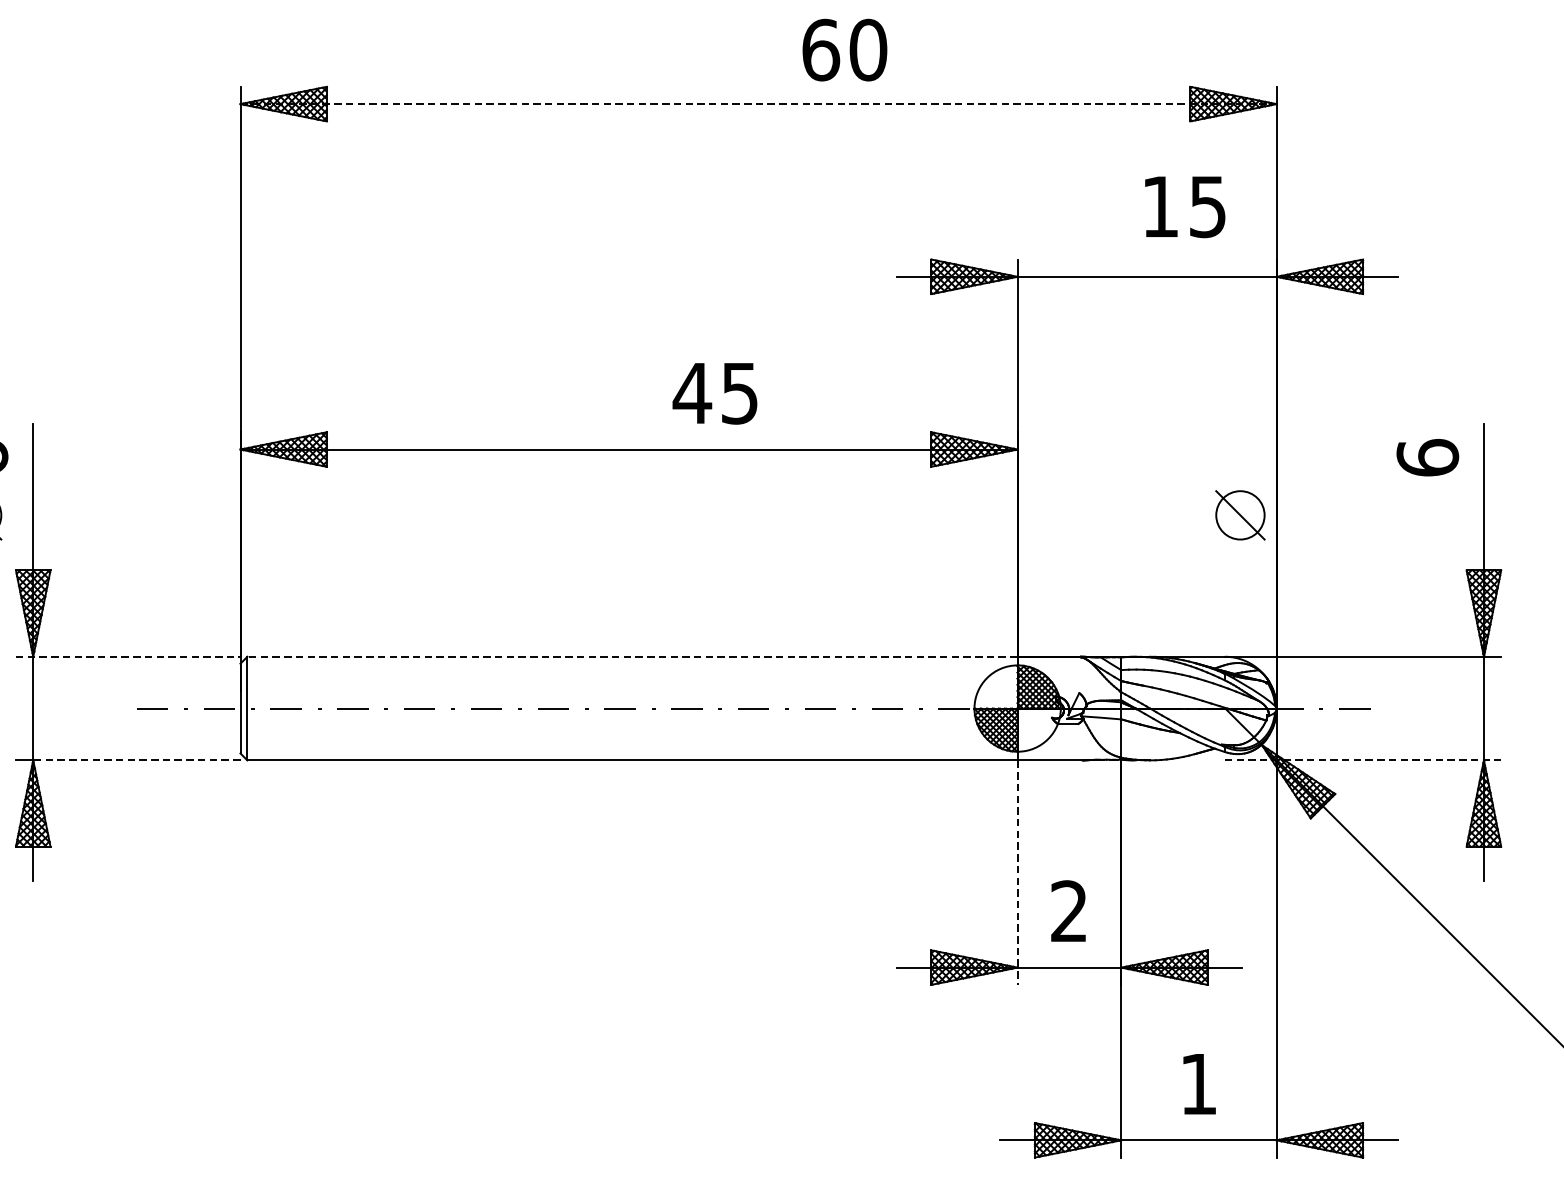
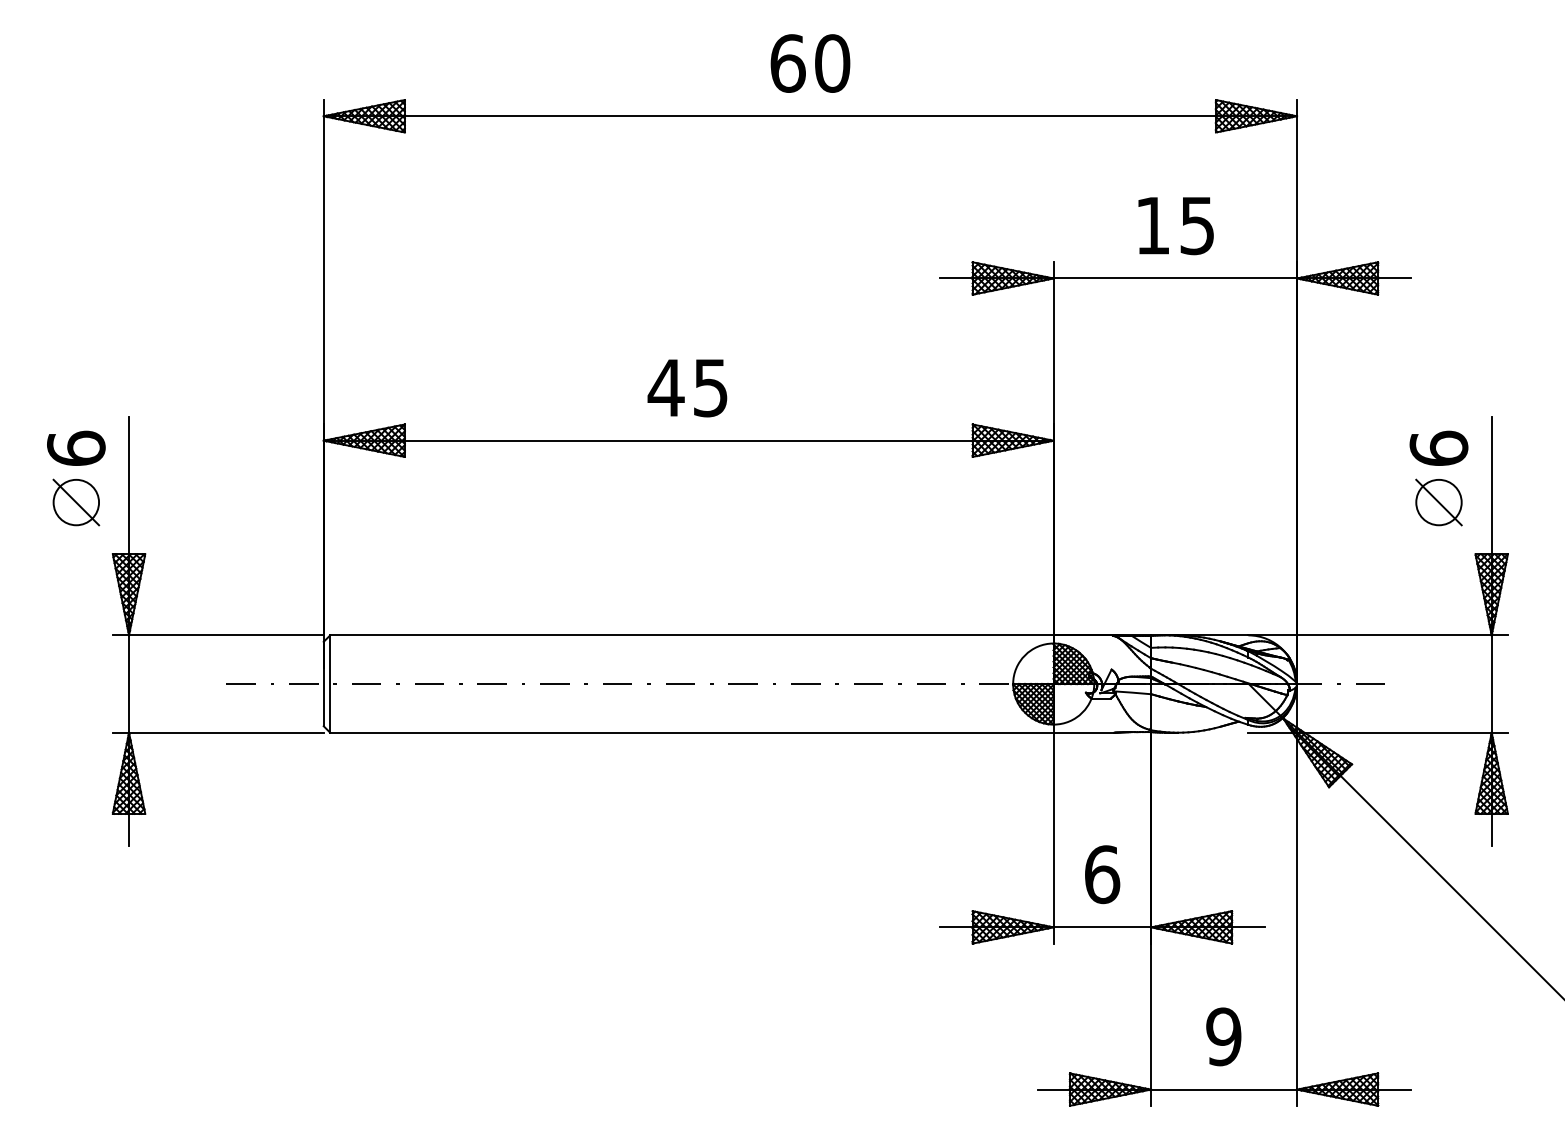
text: (844, 50) -> (810, 63), moved
line: (758, 104) -> (810, 116), dashed -> solid
text: (1184, 207) -> (1175, 226), moved
text: (715, 393) -> (687, 388), moved
part: (1239, 515) -> (1438, 502), moved
line: (128, 656) -> (218, 635), dashed -> solid
line: (632, 656) -> (691, 635), dashed -> solid
line: (135, 760) -> (225, 732), dashed -> solid
line: (1363, 760) -> (1378, 732), dashed -> solid
line: (1017, 873) -> (1053, 838), dashed -> solid
text: (1069, 911) -> (1102, 874), 2 -> 6
text: (1198, 1083) -> (1223, 1036), 1 -> 9

